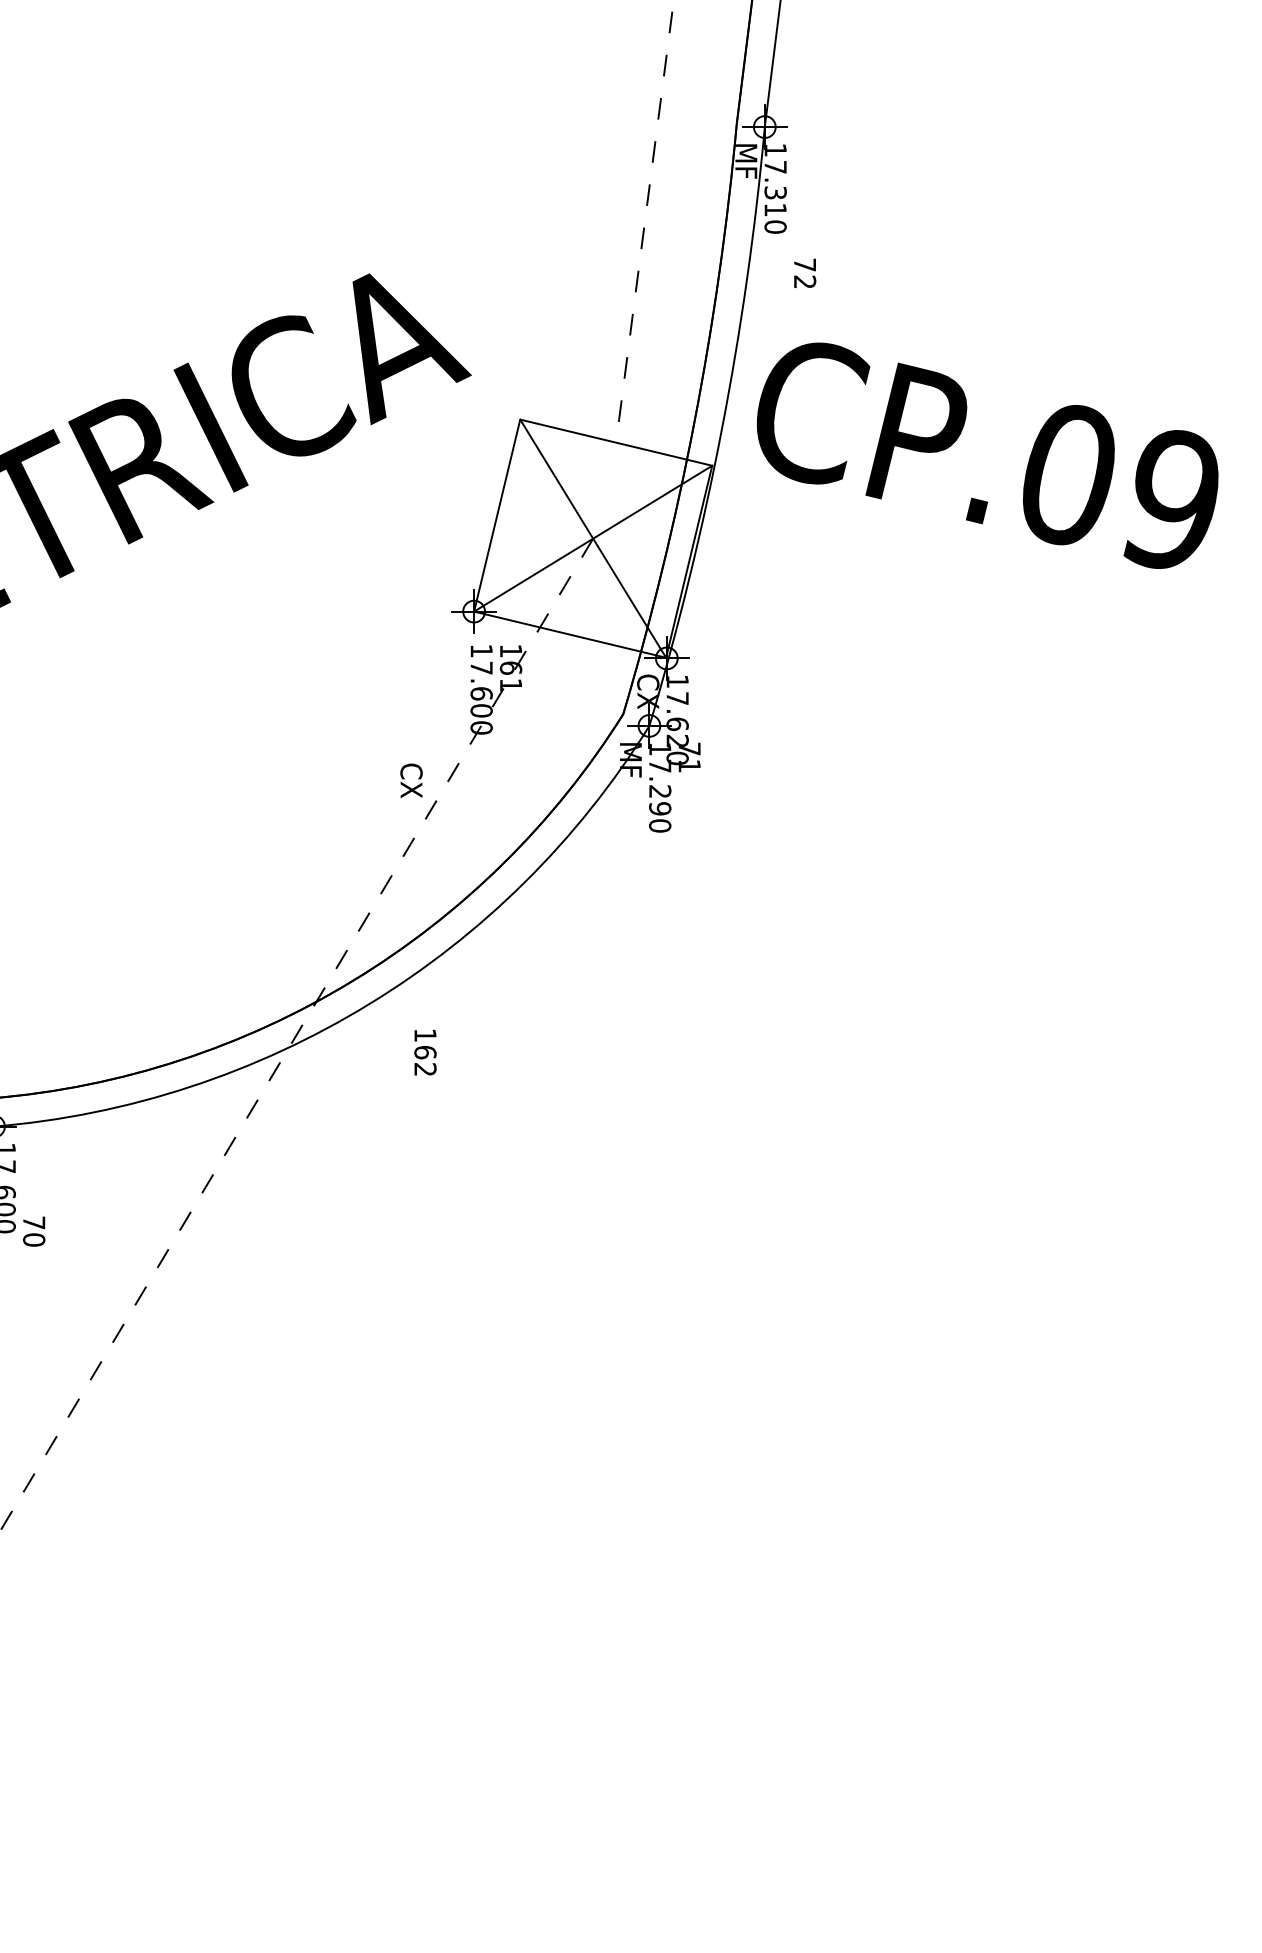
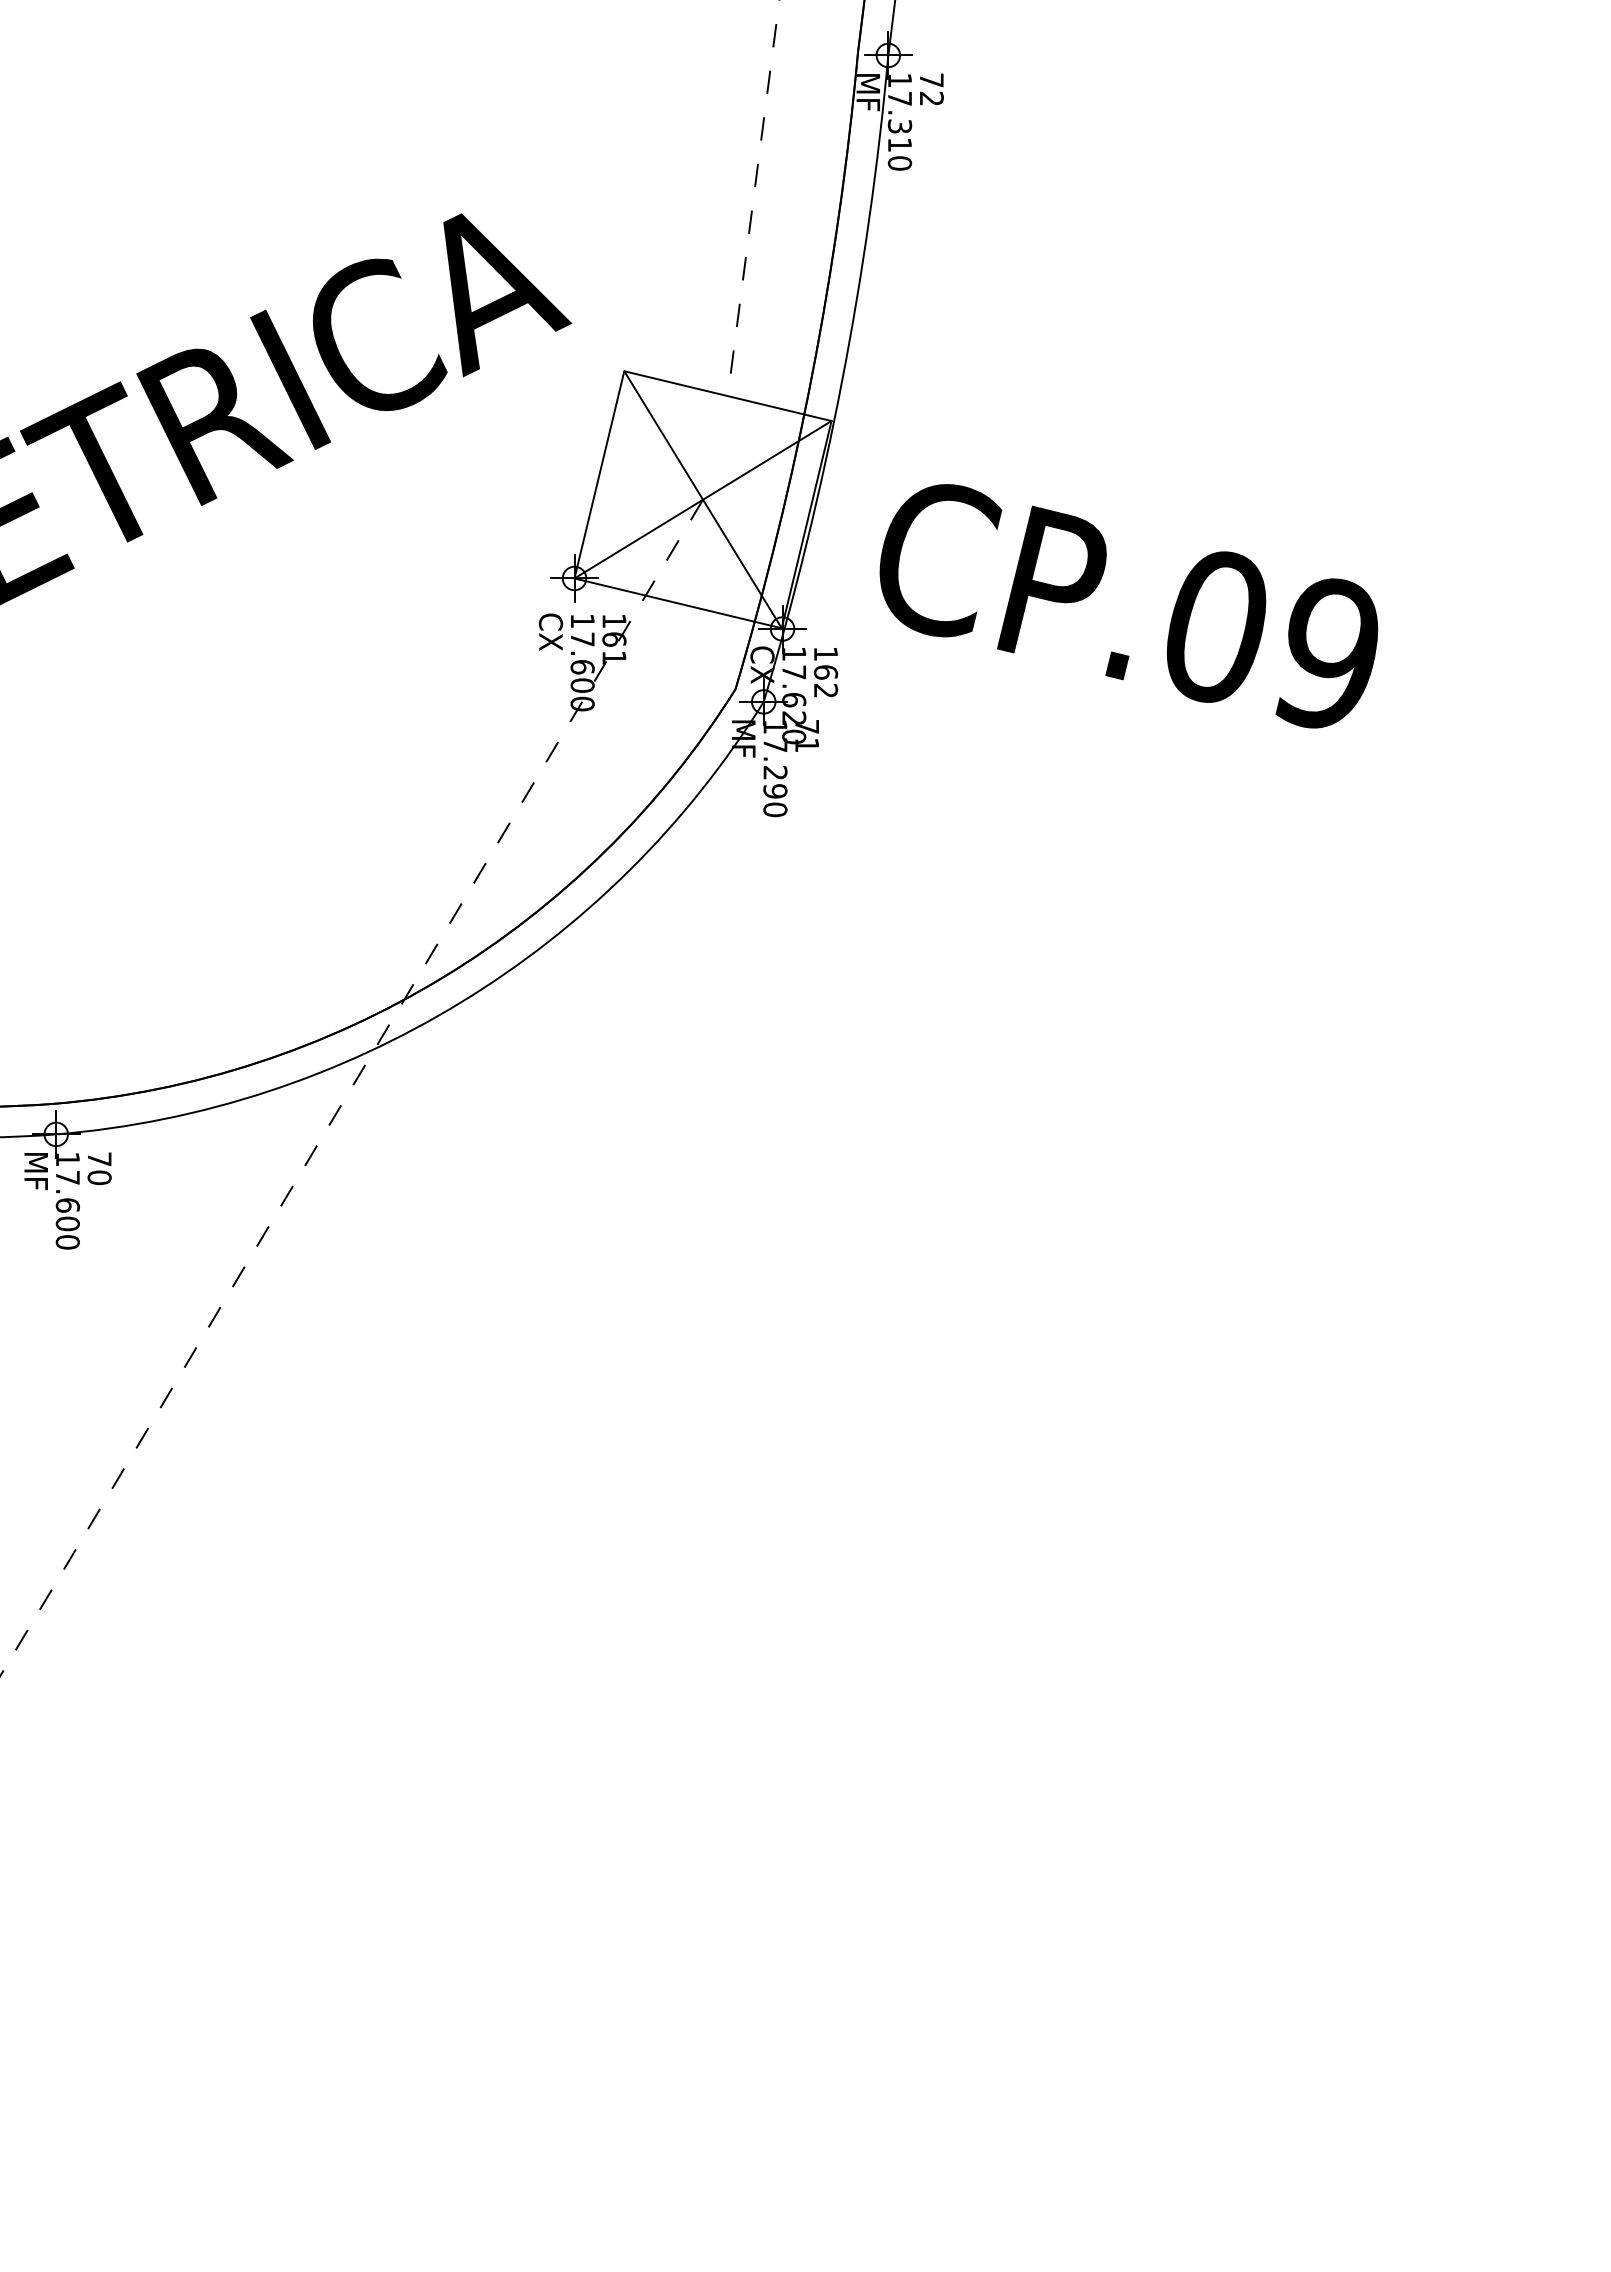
text: (804, 273) -> (931, 89), moved
text: (987, 455) -> (1128, 606), moved
text: (411, 780) -> (550, 631), moved
text: (424, 1052) -> (825, 672), moved
text: (34, 1231) -> (99, 1168), moved

